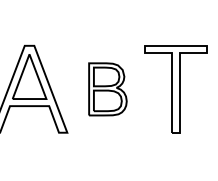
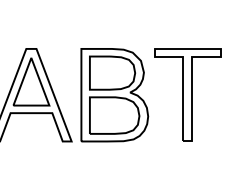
part: (107, 89) -> (114, 95), size x1.67

